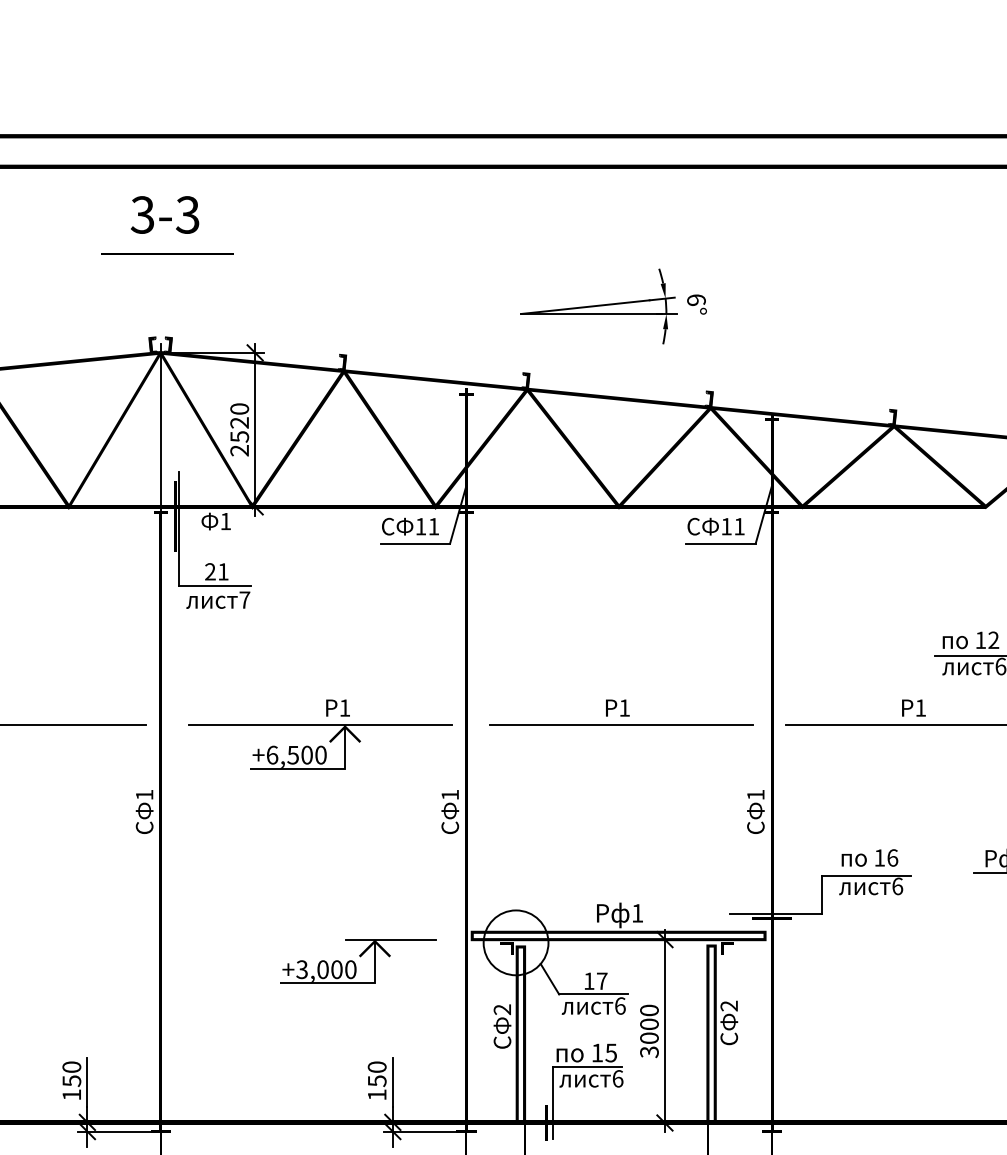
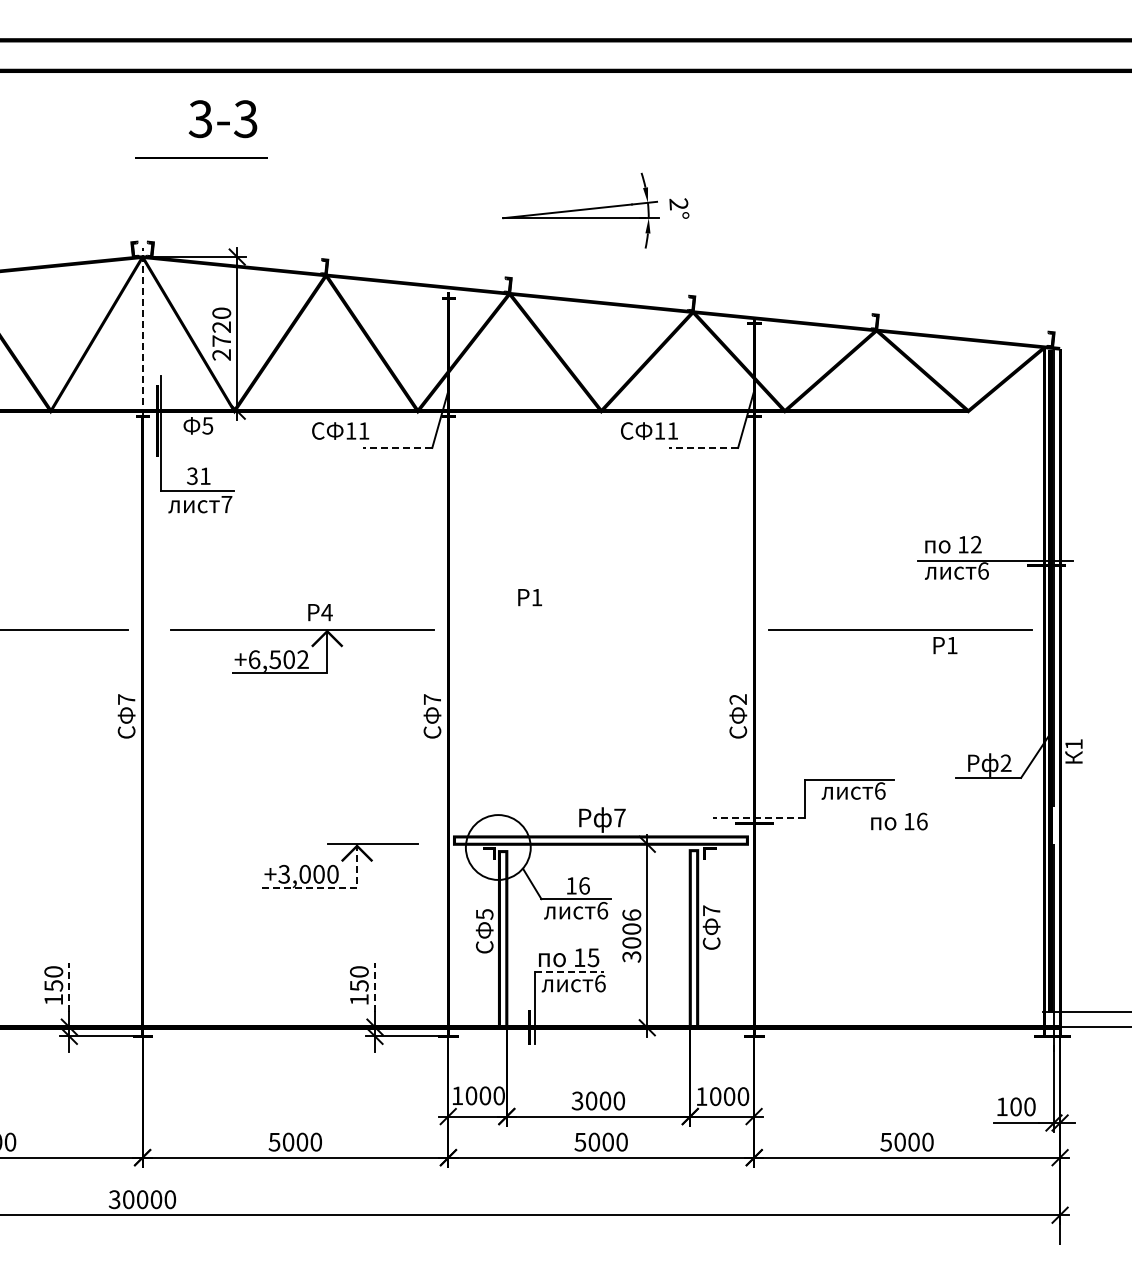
text: (164, 215) -> (222, 119), moved
line: (167, 253) -> (201, 157), moved
text: (696, 300) -> (678, 204), 6° -> 2°
line: (160, 427) -> (142, 331), solid -> dashed
text: (239, 437) -> (221, 341), 2520 -> 2720
text: (225, 521) -> (207, 425), 1 -> 5
text: (410, 526) -> (340, 430), moved
text: (716, 526) -> (649, 430), moved
line: (415, 543) -> (397, 447), solid -> dashed
line: (721, 543) -> (703, 447), solid -> dashed
text: (210, 572) -> (192, 476), 21 -> 31
text: (344, 708) -> (326, 612), 1 -> 4
text: (617, 708) -> (529, 597), moved
text: (913, 708) -> (945, 645), moved
line: (621, 725) -> (603, 629), removed
text: (320, 754) -> (302, 659), +6,500 -> +6,502
text: (144, 794) -> (126, 699), 1 -> 7
text: (450, 794) -> (432, 699), 1 -> 7
text: (755, 794) -> (737, 699), 1 -> 2
text: (870, 857) -> (899, 821), moved
text: (637, 912) -> (619, 817), 1 -> 7
line: (776, 913) -> (758, 818), solid -> dashed
text: (602, 980) -> (584, 885), 17 -> 16
line: (349, 983) -> (331, 888), solid -> dashed
text: (729, 1005) -> (711, 910), 2 -> 7
text: (502, 1009) -> (484, 914), 2 -> 5
text: (649, 1009) -> (631, 914), 3000 -> 3006
line: (587, 1066) -> (569, 971), solid -> dashed
line: (87, 1082) -> (69, 987), solid -> dashed
line: (392, 1082) -> (374, 987), solid -> dashed

